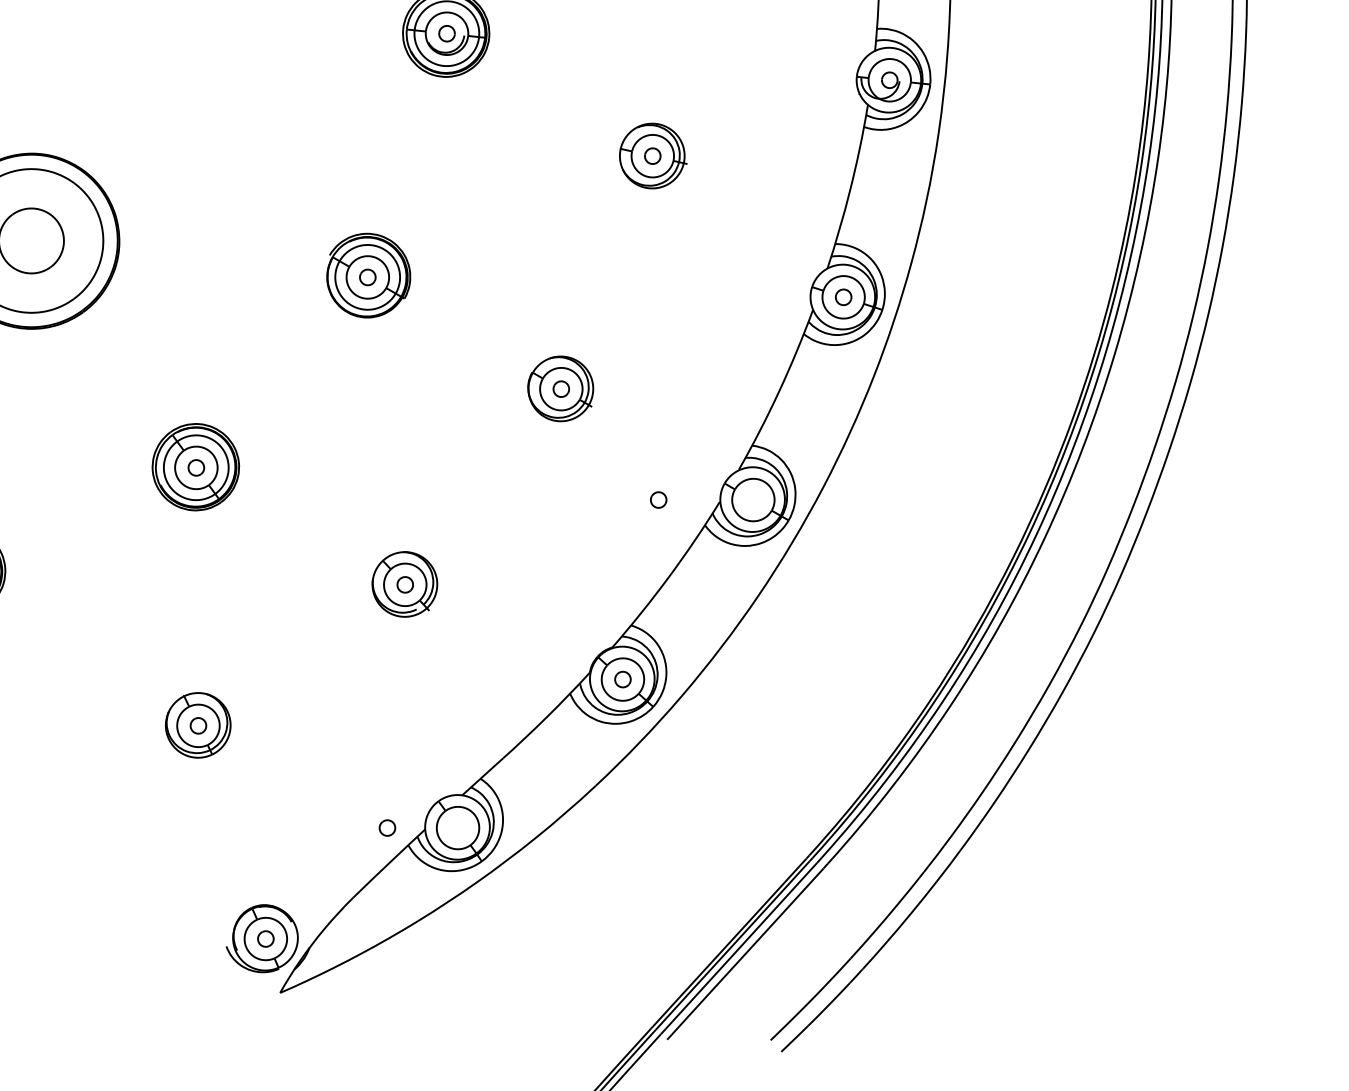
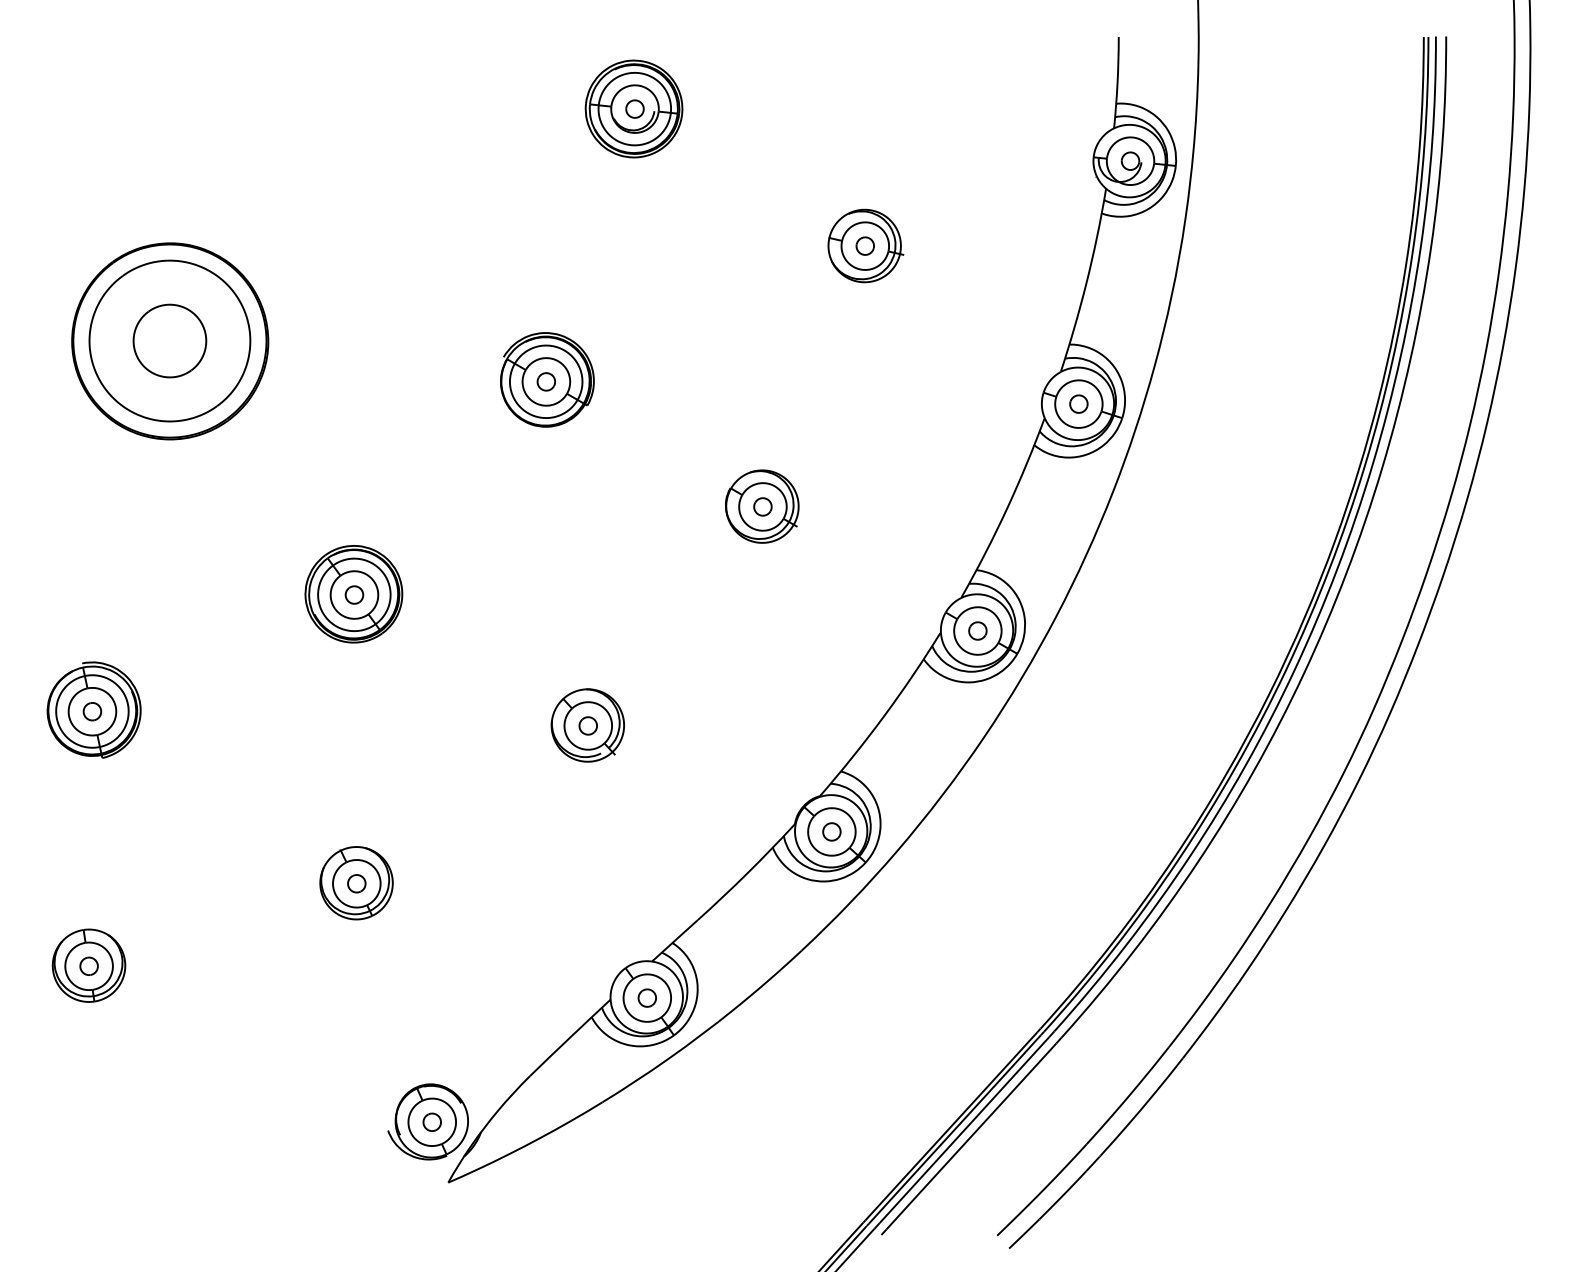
part: (658, 499) -> (977, 630), moved
part: (386, 827) -> (646, 997), moved

